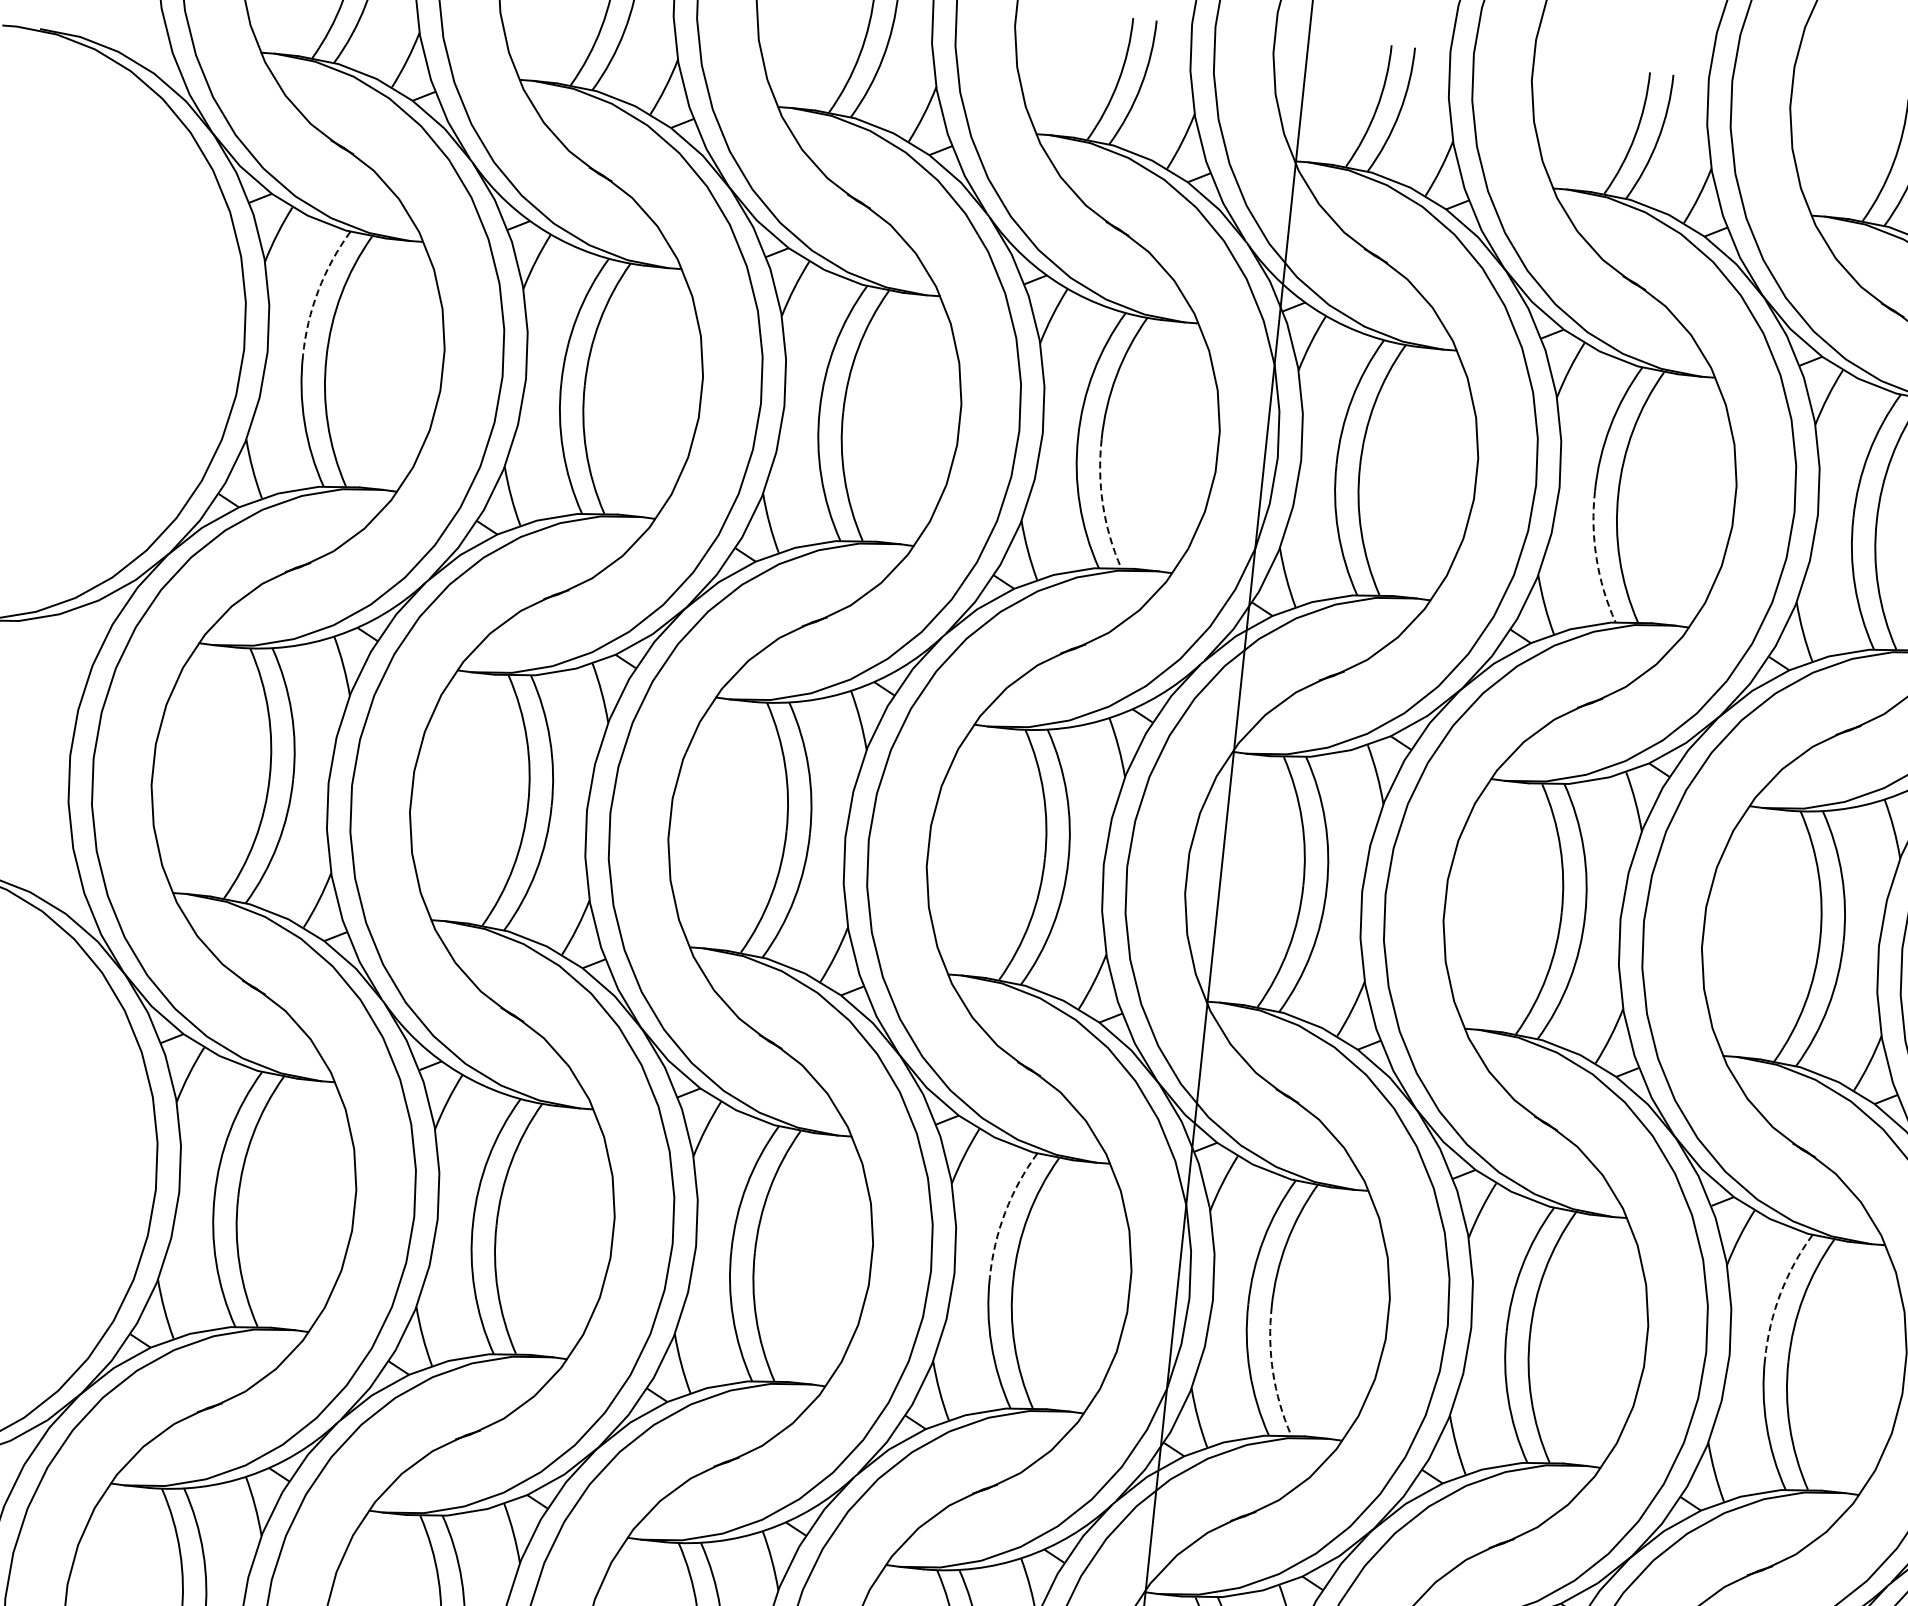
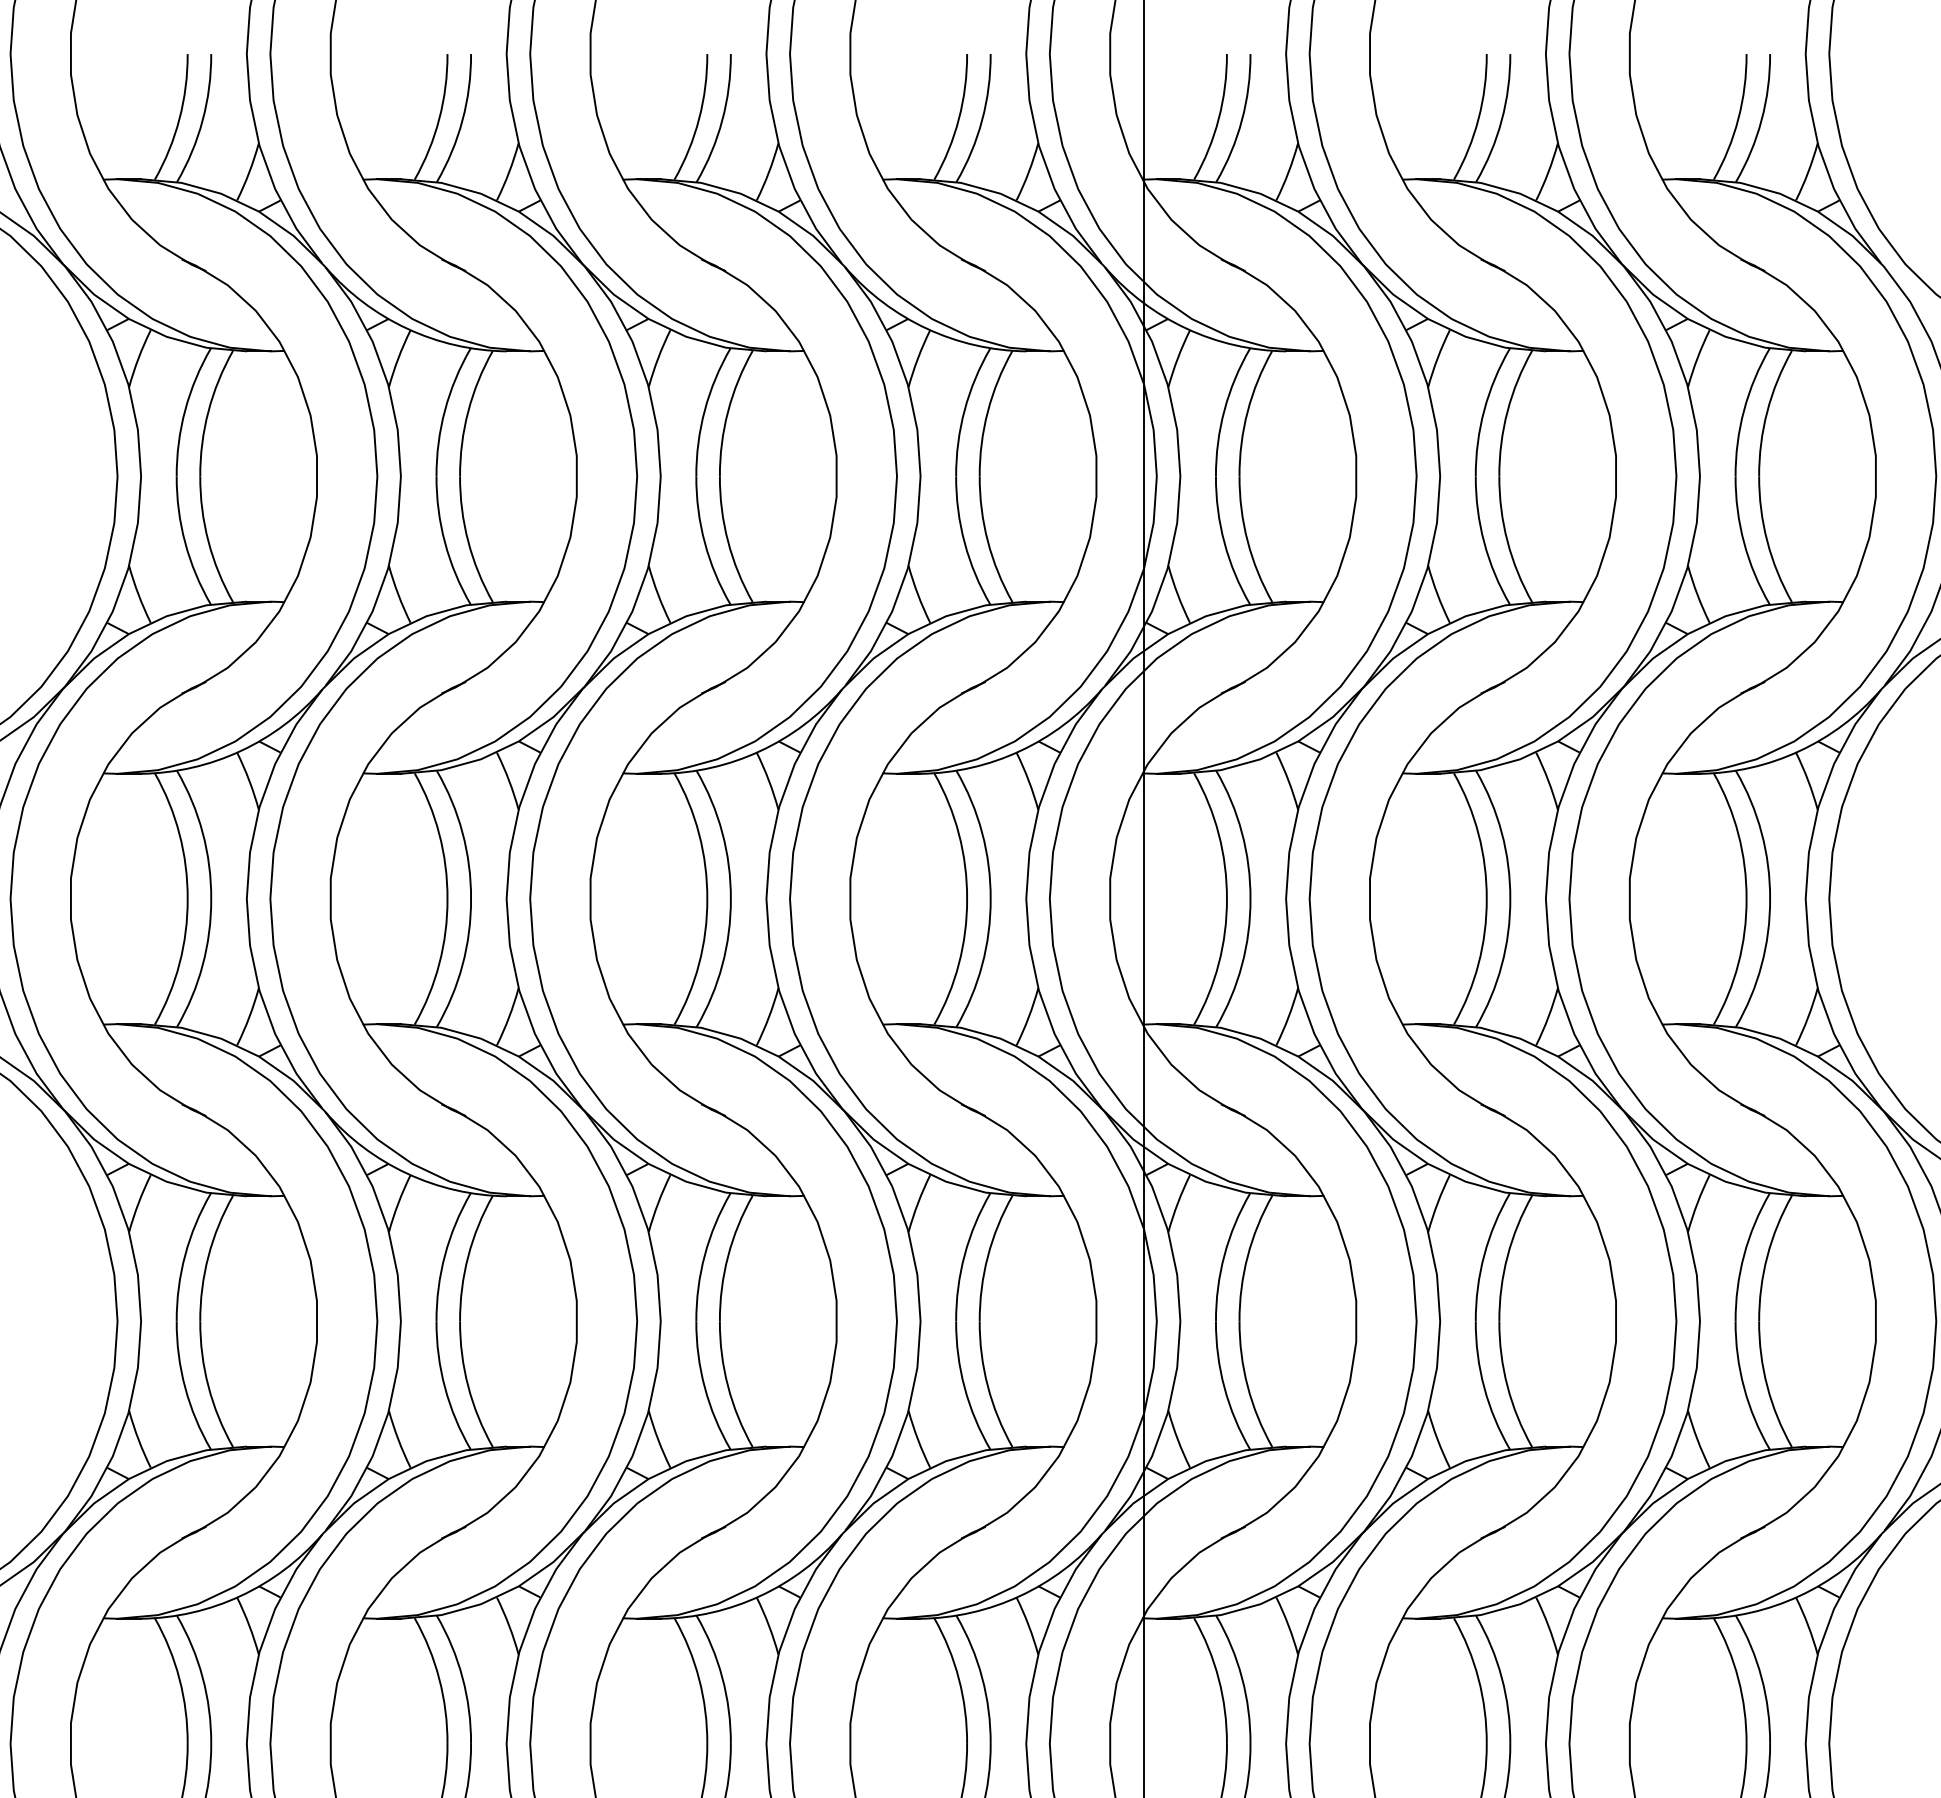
arc: (318, 290) -> (185, 410), dashed -> solid
arc: (1102, 504) -> (987, 541), dashed -> solid
arc: (1596, 557) -> (1484, 542), dashed -> solid
arc: (1005, 1212) -> (964, 1255), dashed -> solid
arc: (1780, 1294) -> (1744, 1255), dashed -> solid
arc: (1272, 1372) -> (1247, 1386), dashed -> solid

